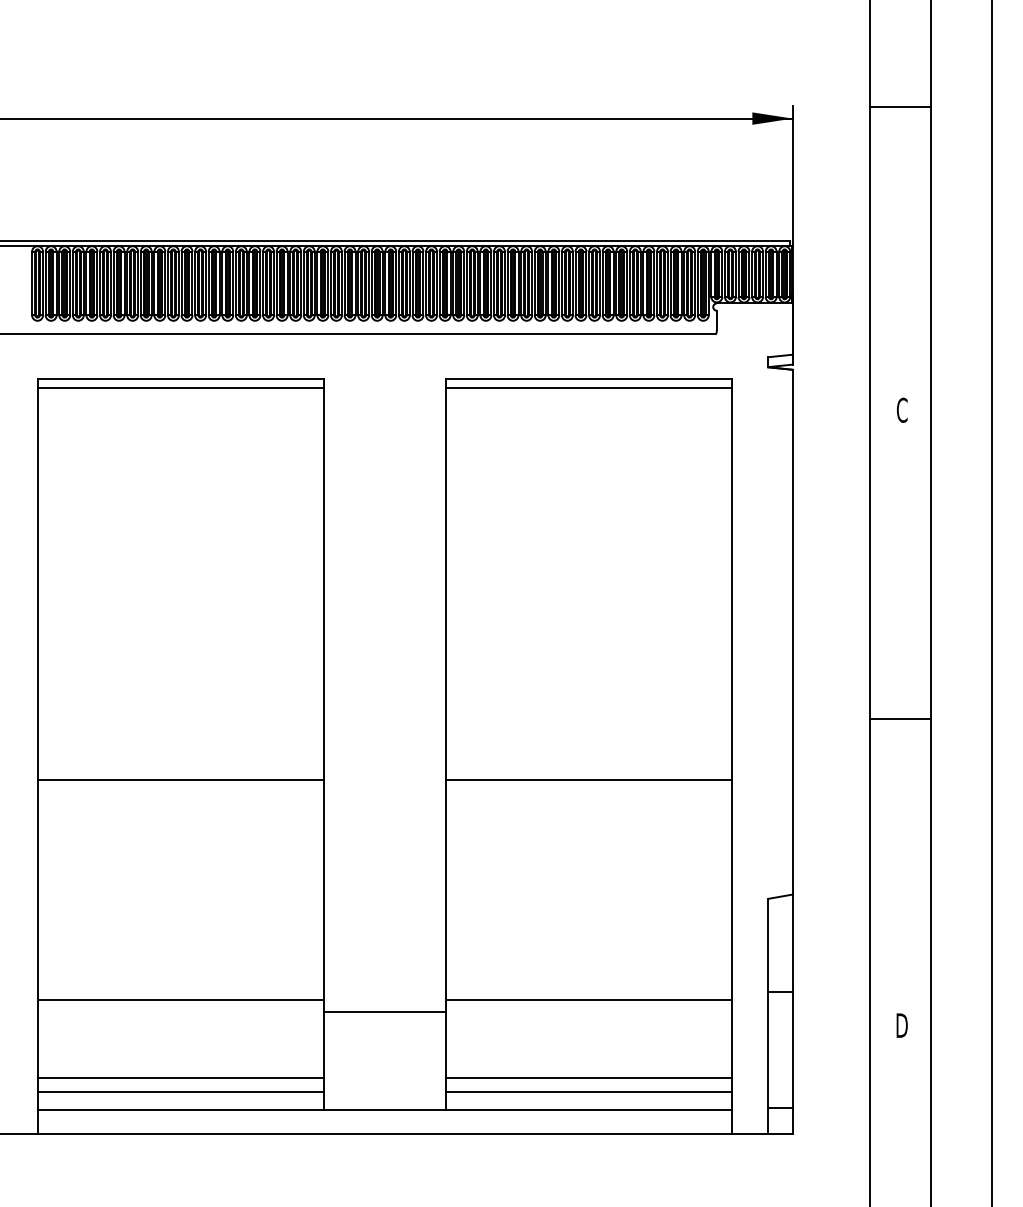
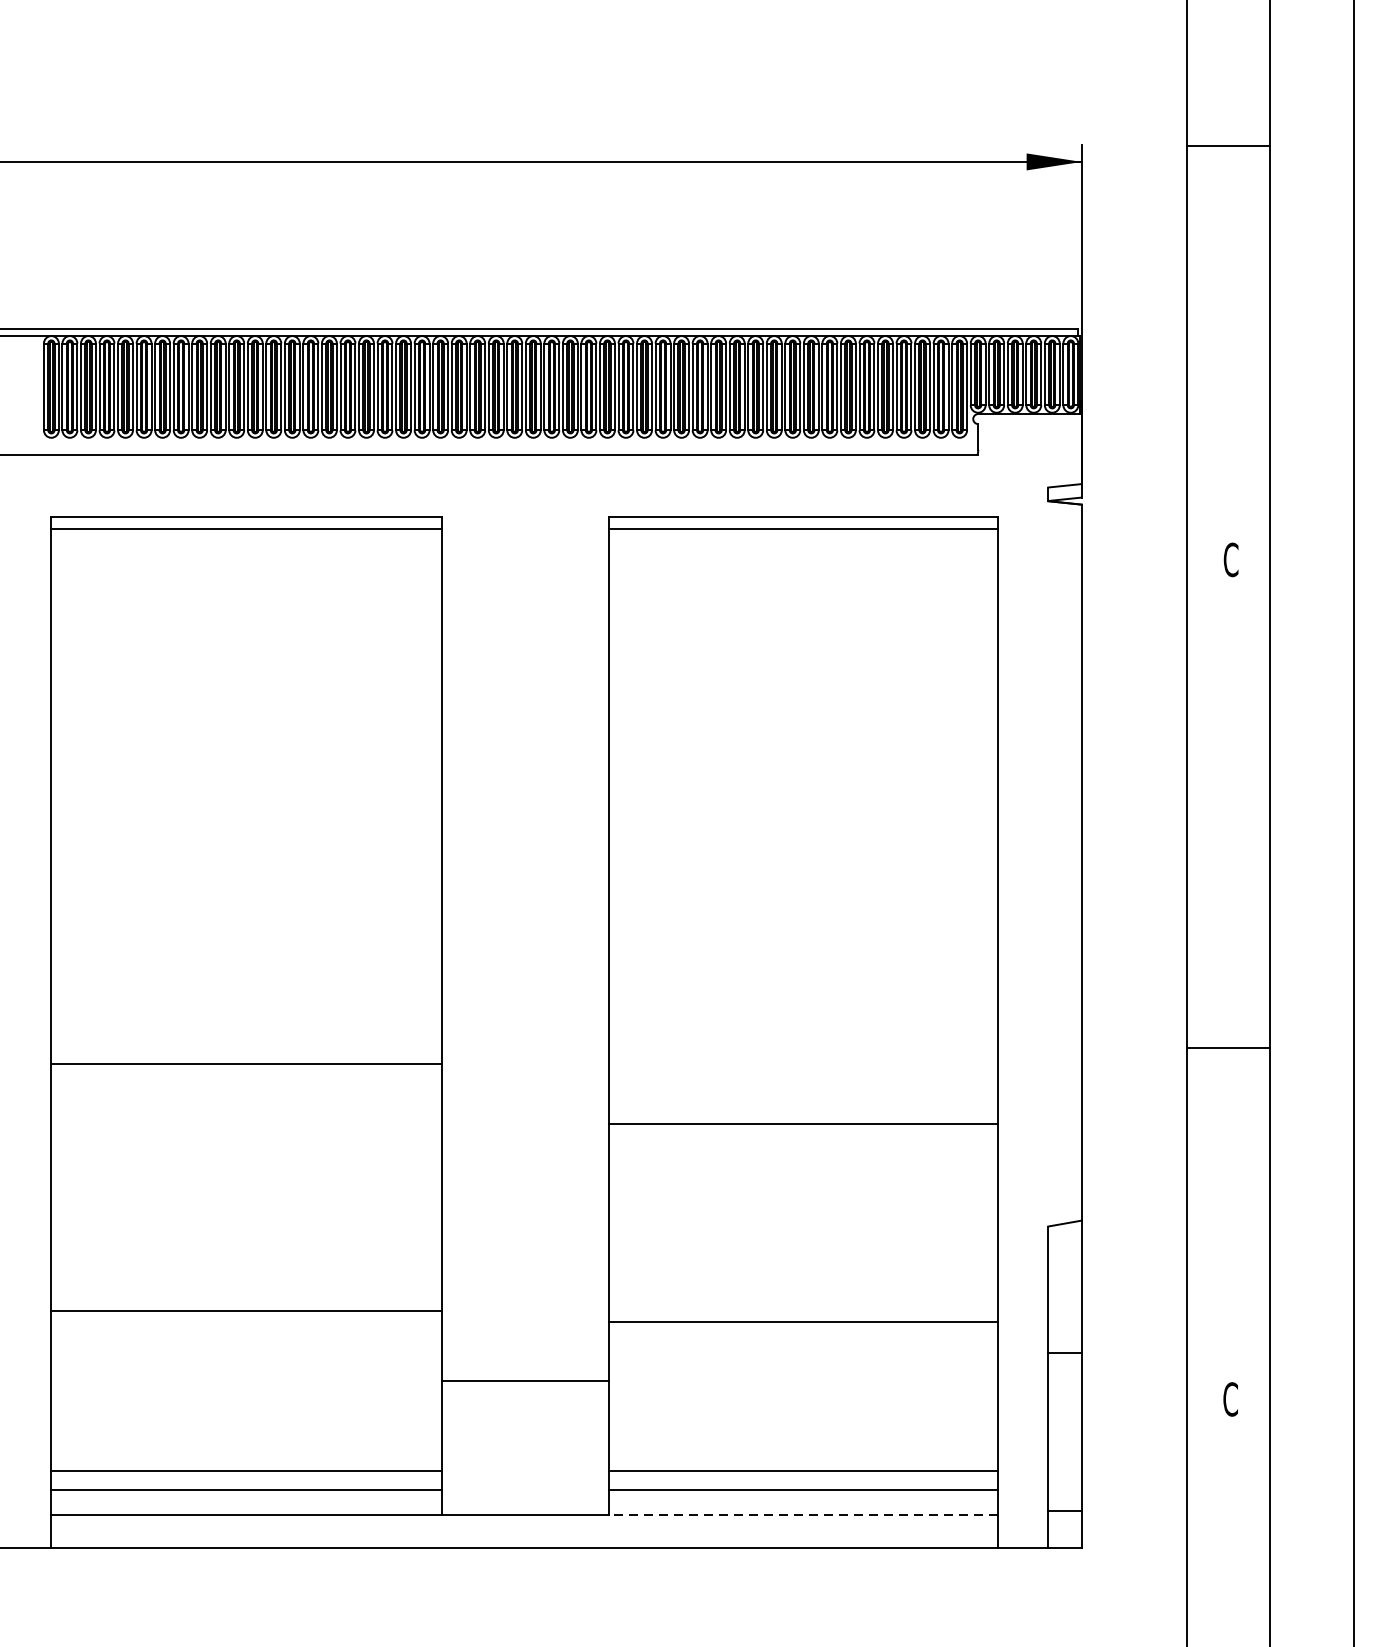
line: (900, 719) -> (1228, 1048), moved
line: (588, 779) -> (803, 1123), moved
line: (180, 999) -> (246, 1310), moved
line: (588, 999) -> (803, 1321), moved
text: (901, 1025) -> (1230, 1399), D -> C
line: (588, 1109) -> (803, 1513), solid -> dashed

